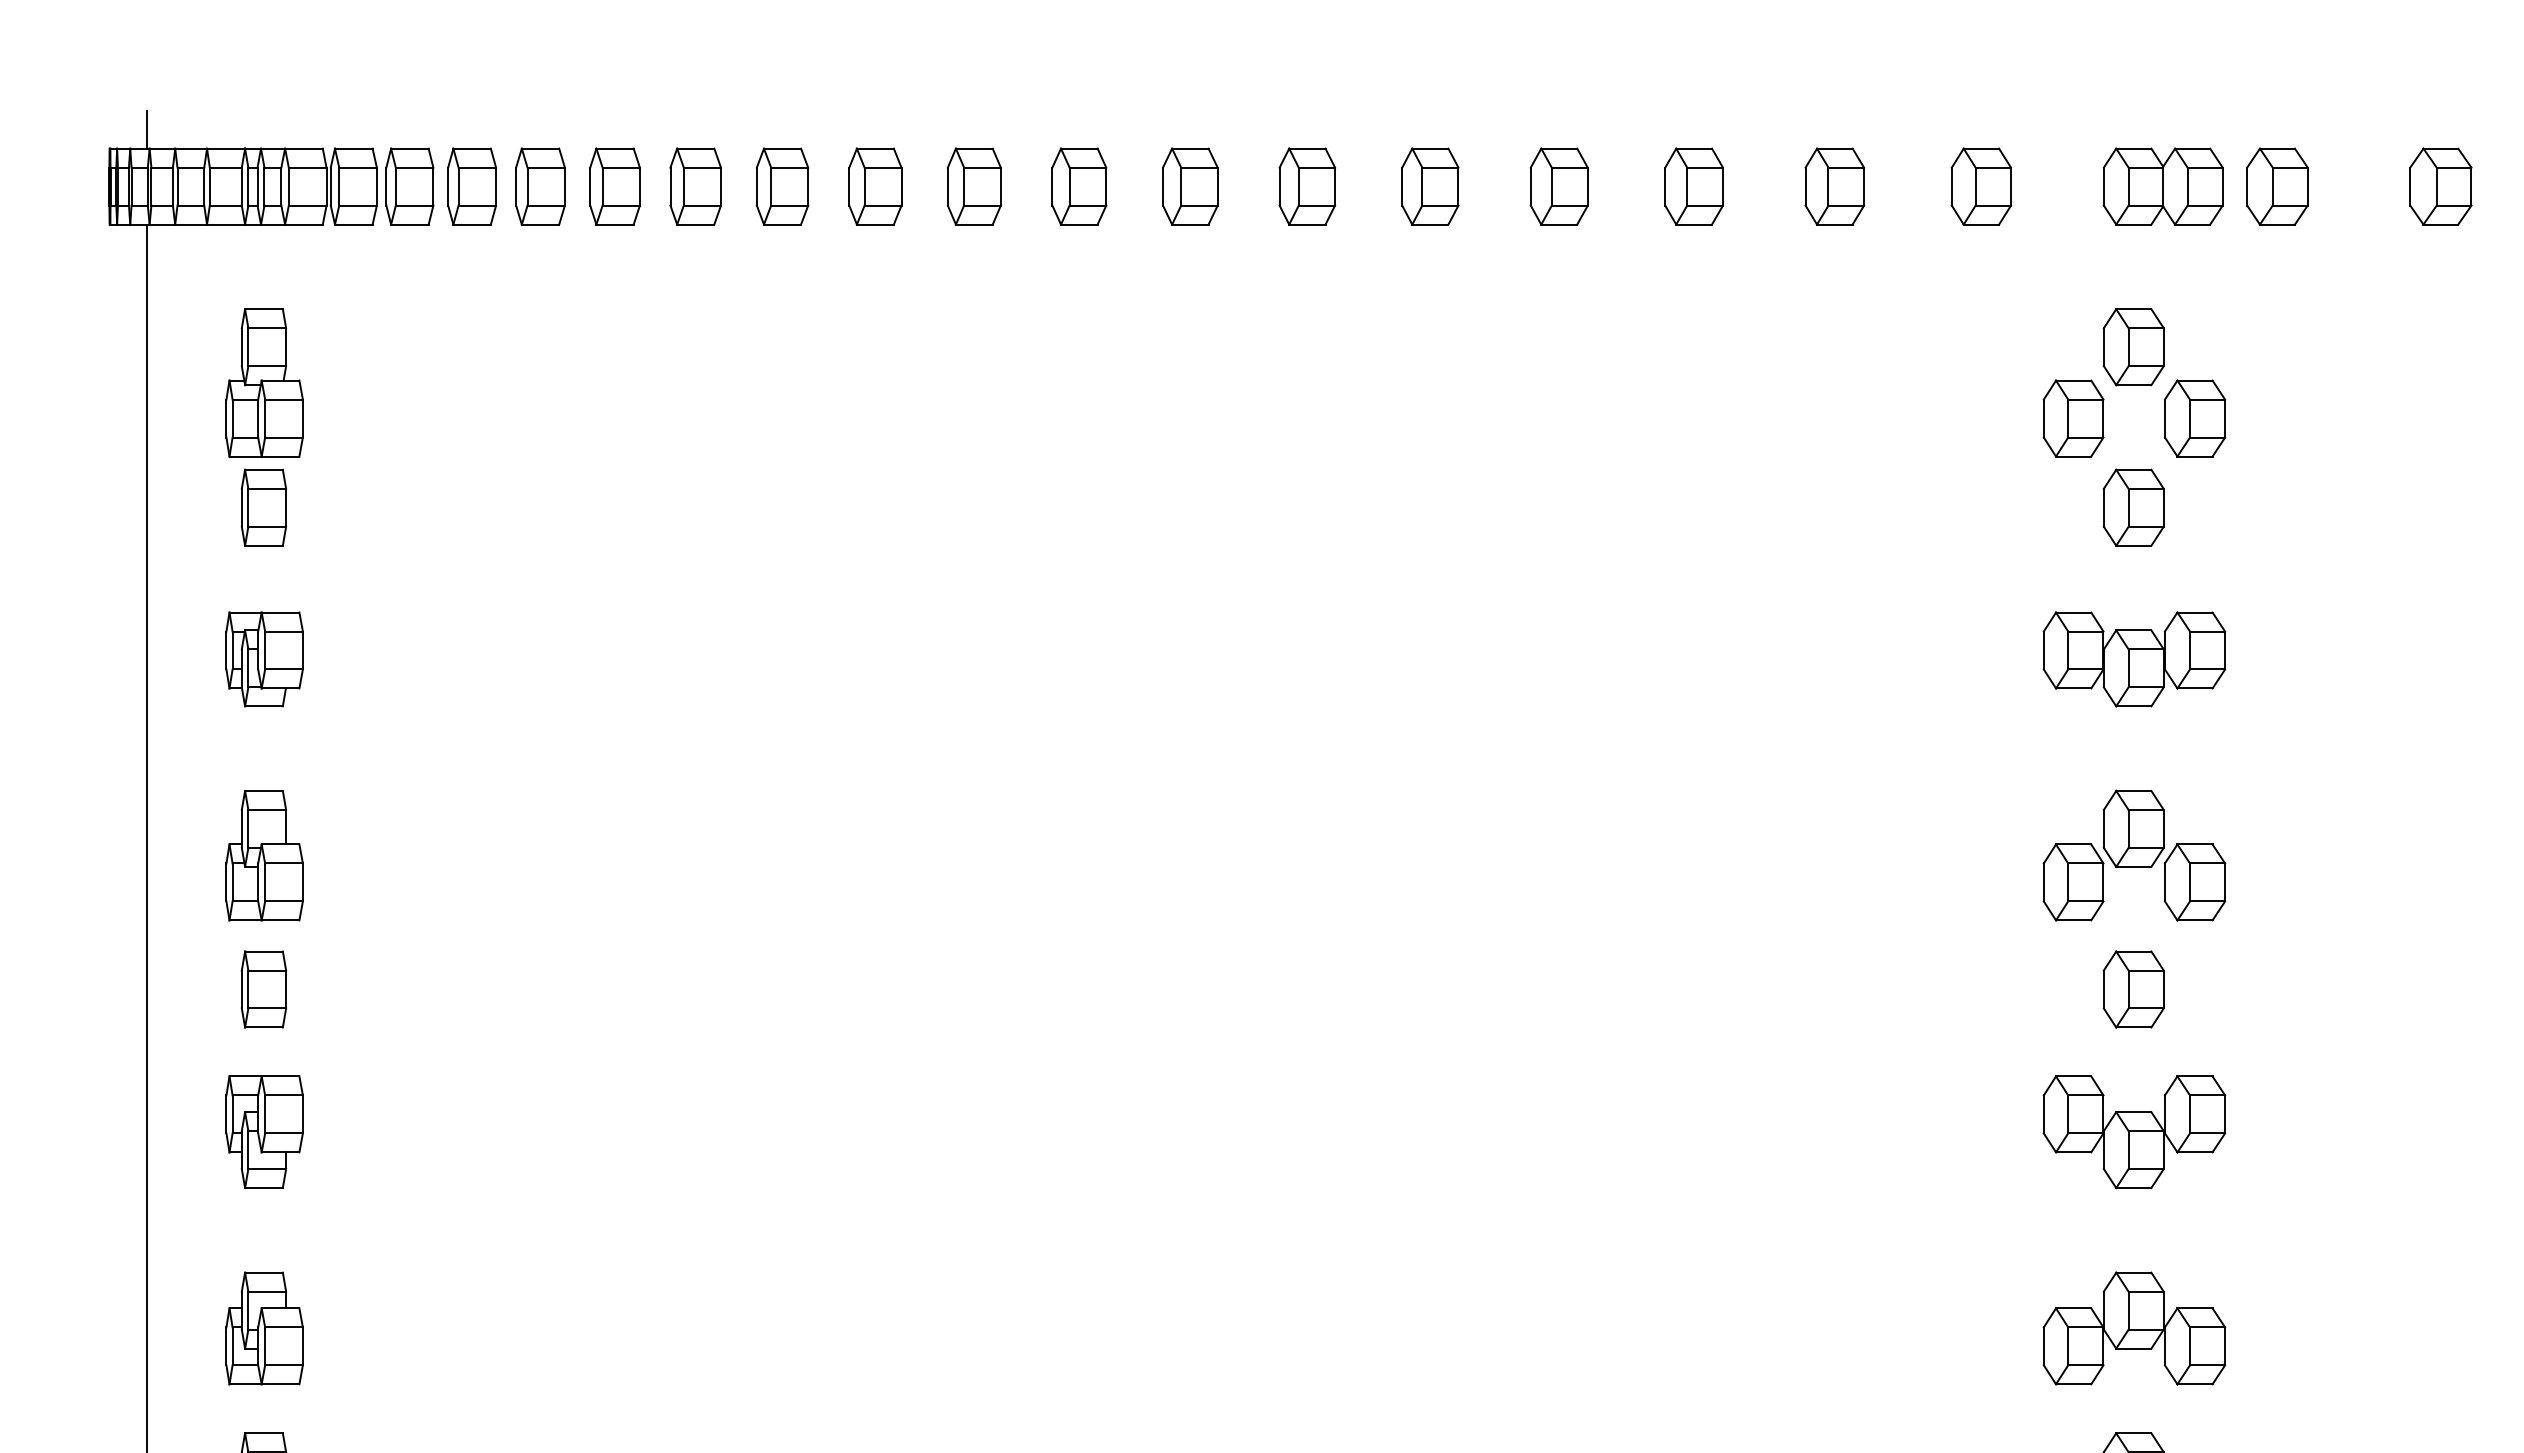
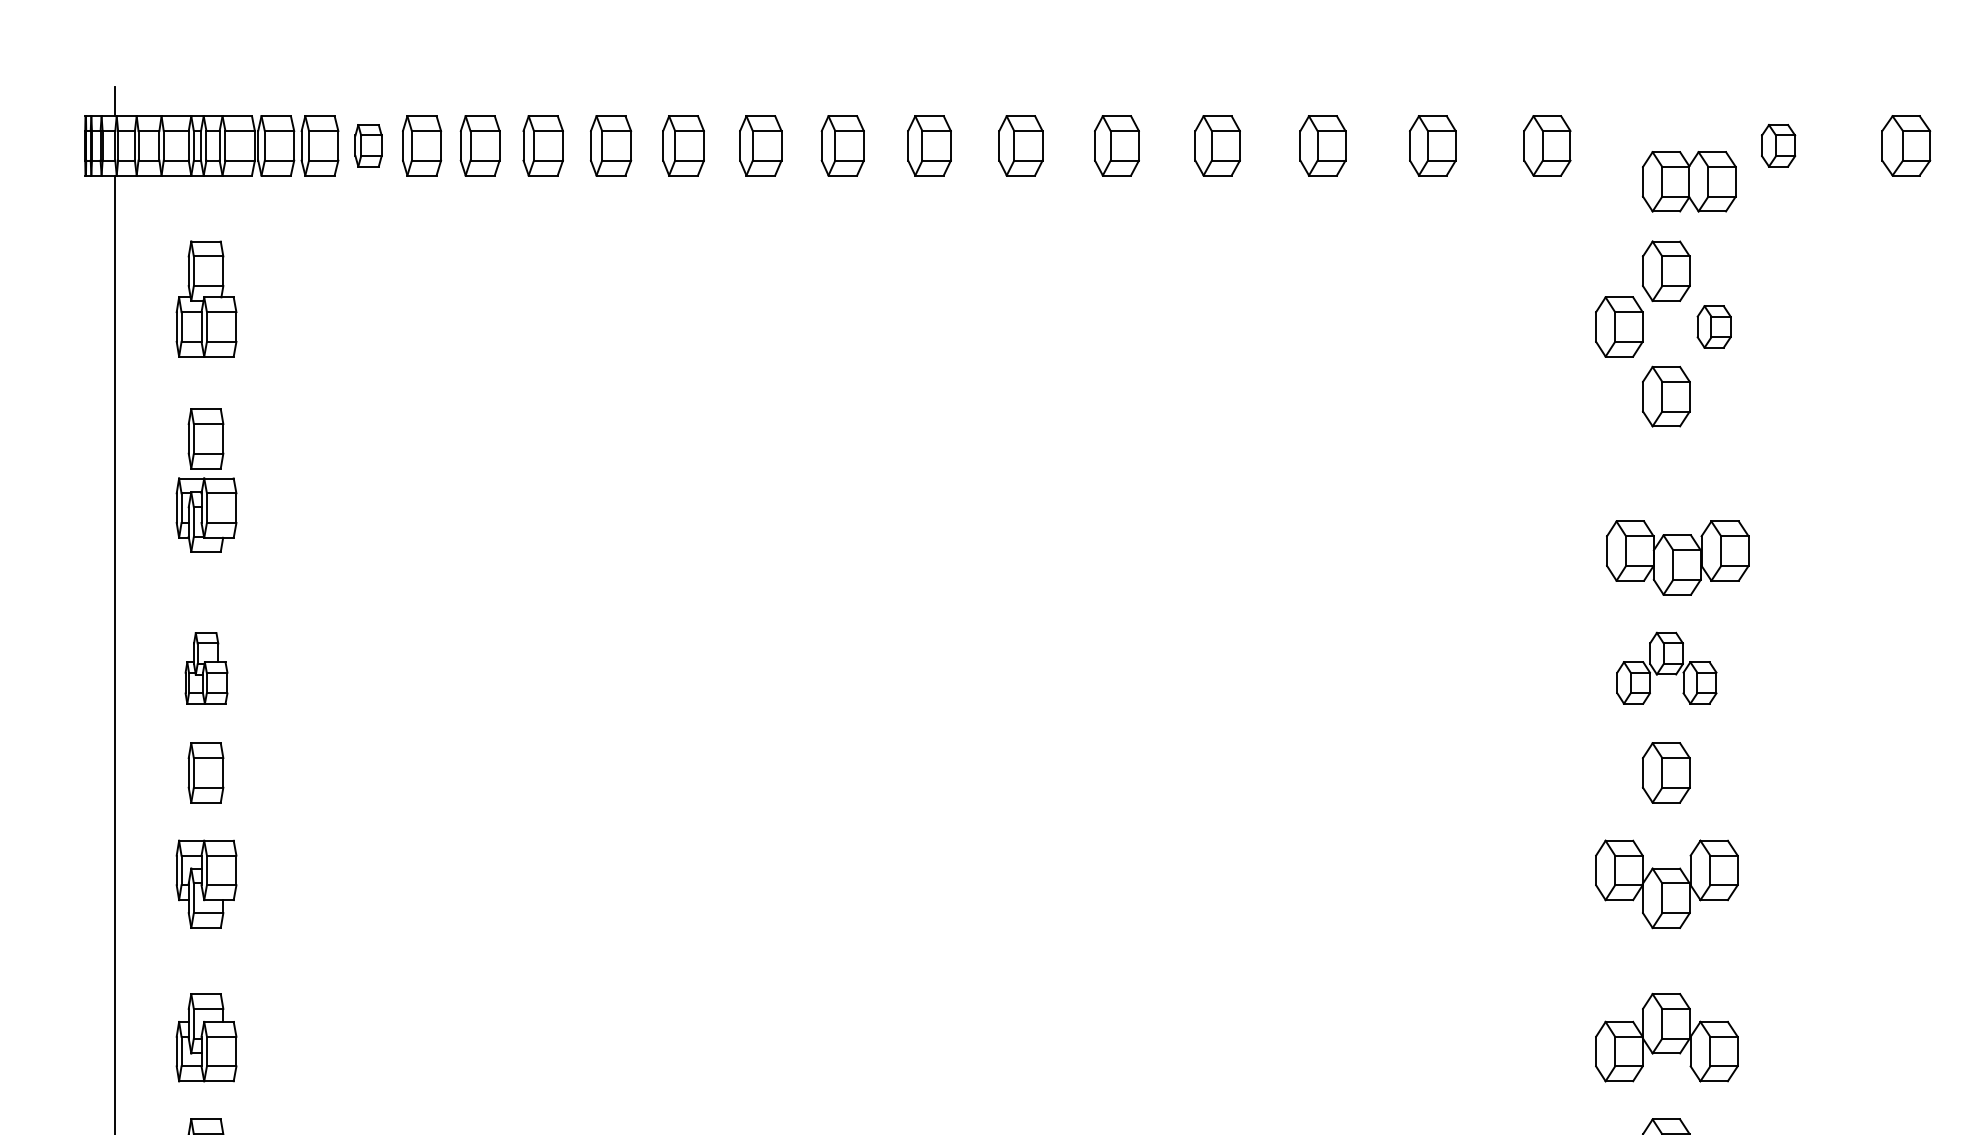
part: (471, 186) -> (368, 145), size x0.7
part: (2162, 186) -> (1688, 181), moved
part: (2277, 186) -> (1778, 145), size x0.7
part: (2194, 418) -> (1713, 326), size x0.7
part: (263, 507) -> (205, 438), moved
part: (2134, 659) -> (1677, 558), moved
part: (264, 855) -> (206, 668), size x0.7
part: (2134, 855) -> (1666, 668), size x0.7

